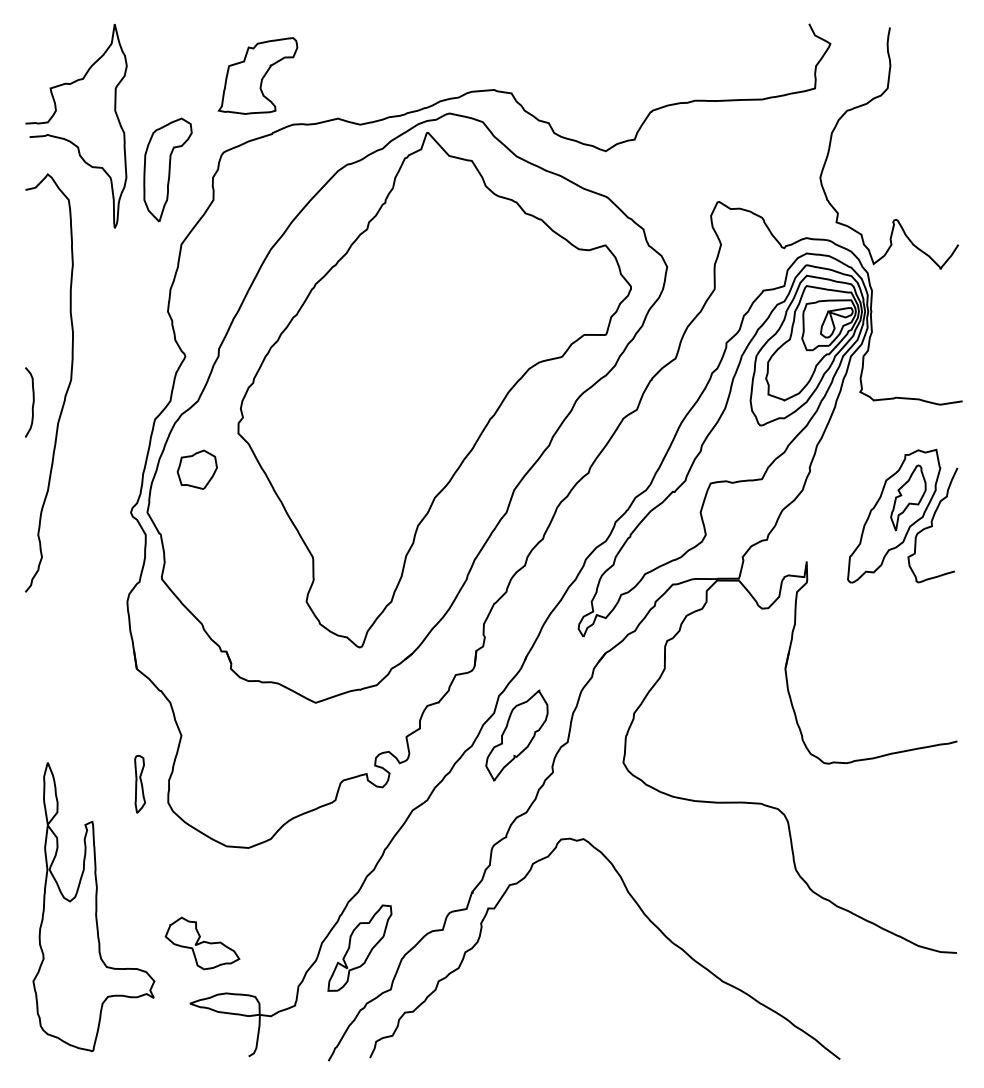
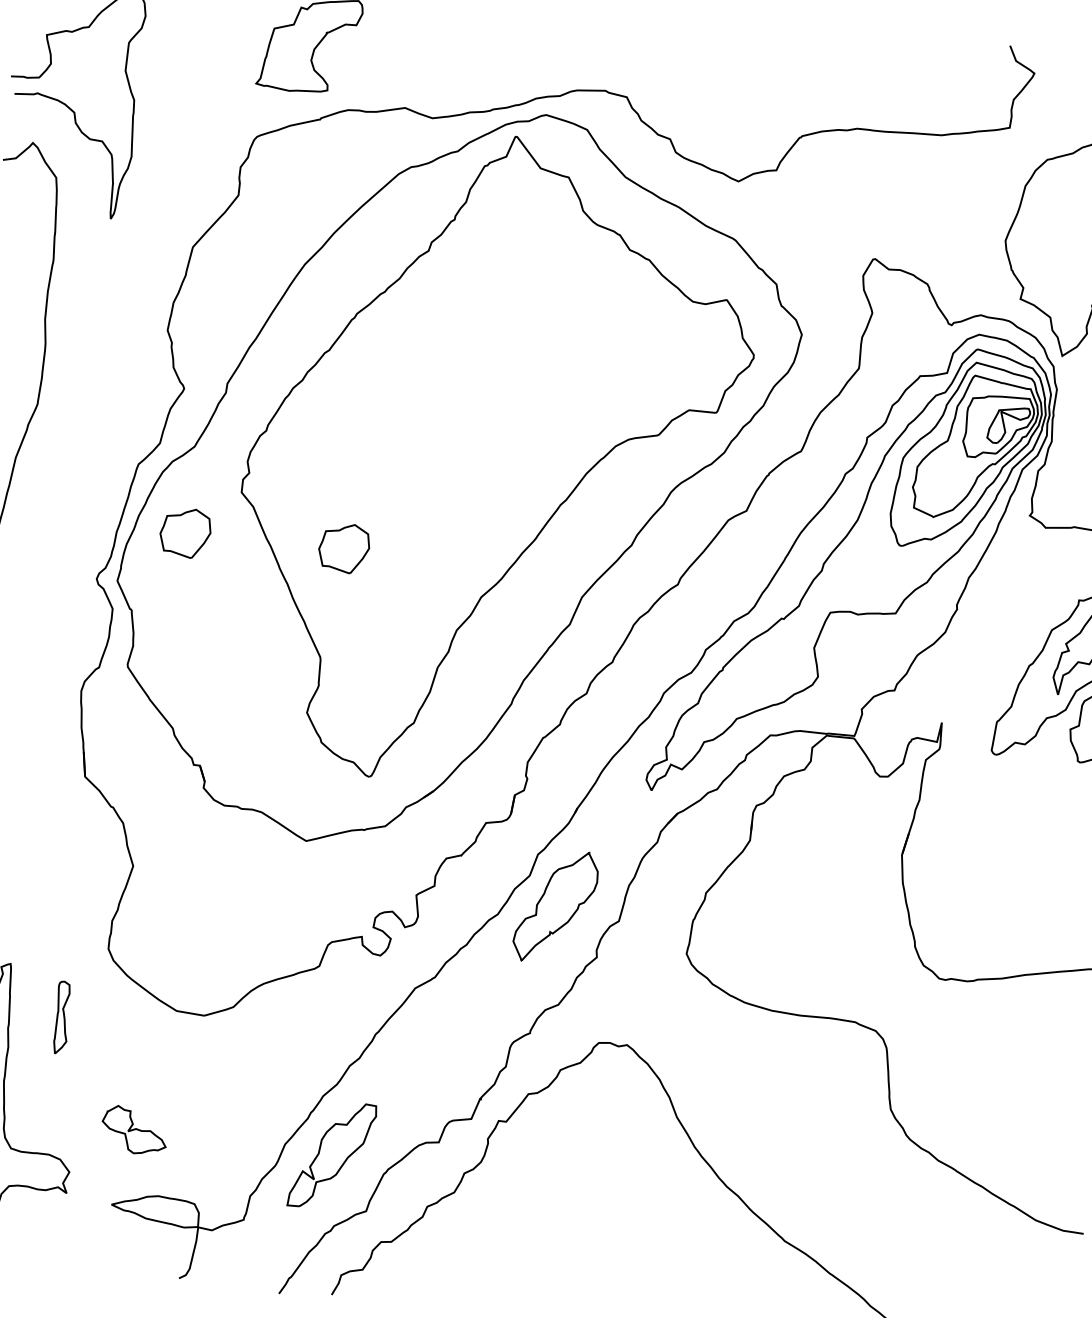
part: (167, 169) -> (184, 151), removed
part: (322, 469) -> (343, 547), added
part: (140, 783) -> (62, 1016), moved
part: (202, 943) -> (134, 1130), size x0.7

